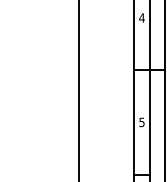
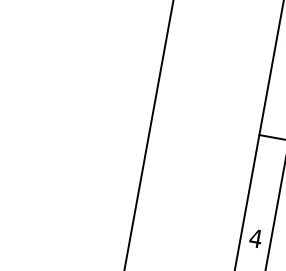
text: (141, 122) -> (254, 238), 5 -> 4

